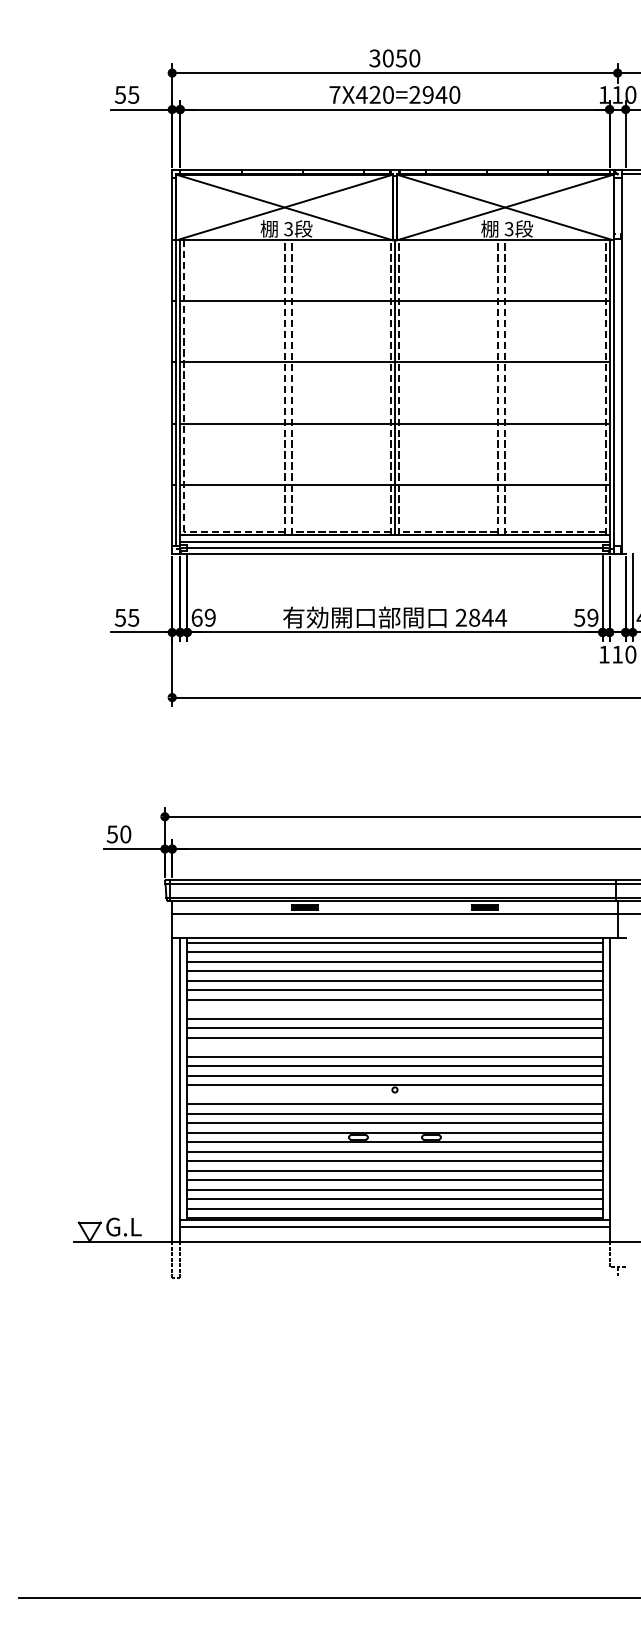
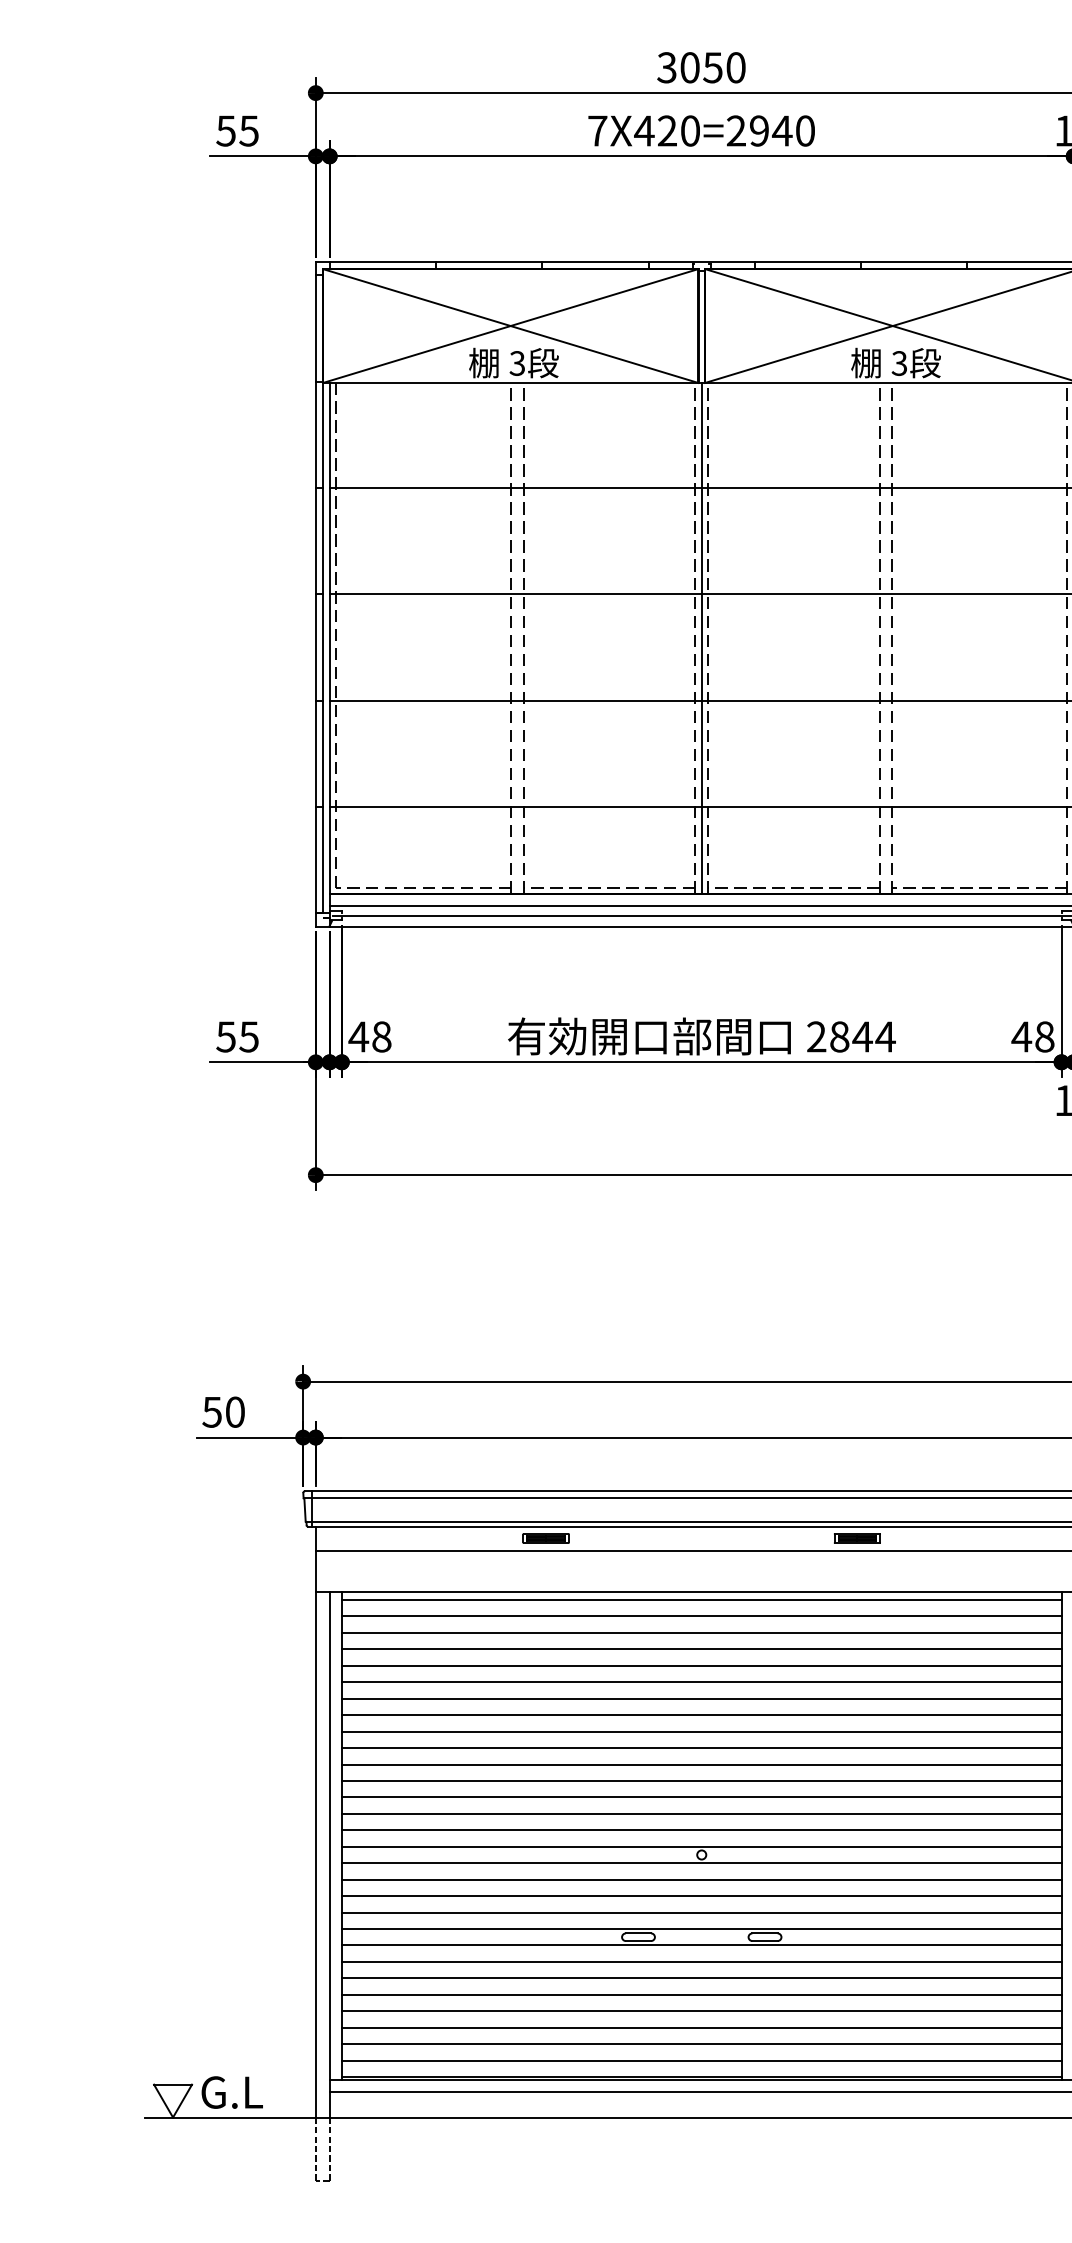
text: (203, 617) -> (369, 1036), 69 -> 48
text: (585, 617) -> (1031, 1036), 59 -> 48
line: (394, 1009) -> (700, 1715), added
line: (394, 1047) -> (700, 1781), added
line: (394, 1094) -> (700, 1862), added

